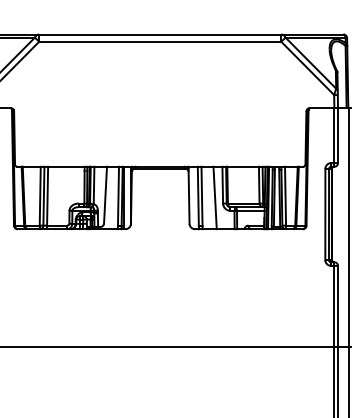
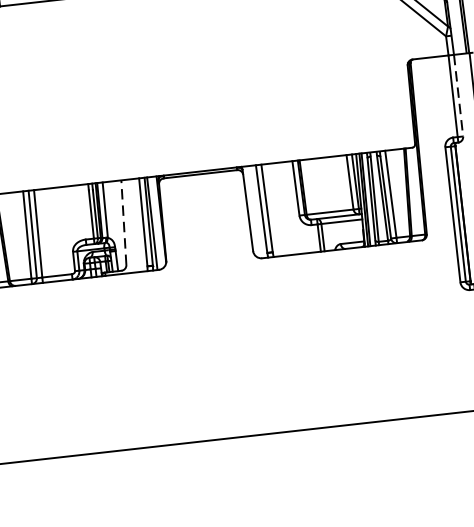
line: (338, 135) -> (459, 95), solid -> dashed
line: (105, 194) -> (123, 221), solid -> dashed
line: (214, 197) -> (285, 208), removed

